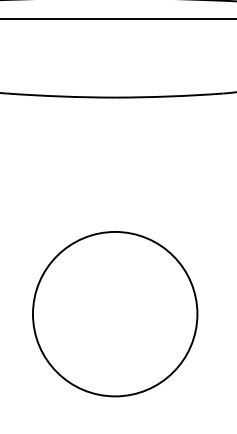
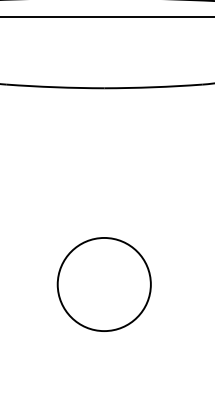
circle: (114, 314) -> (103, 284), size x0.62

